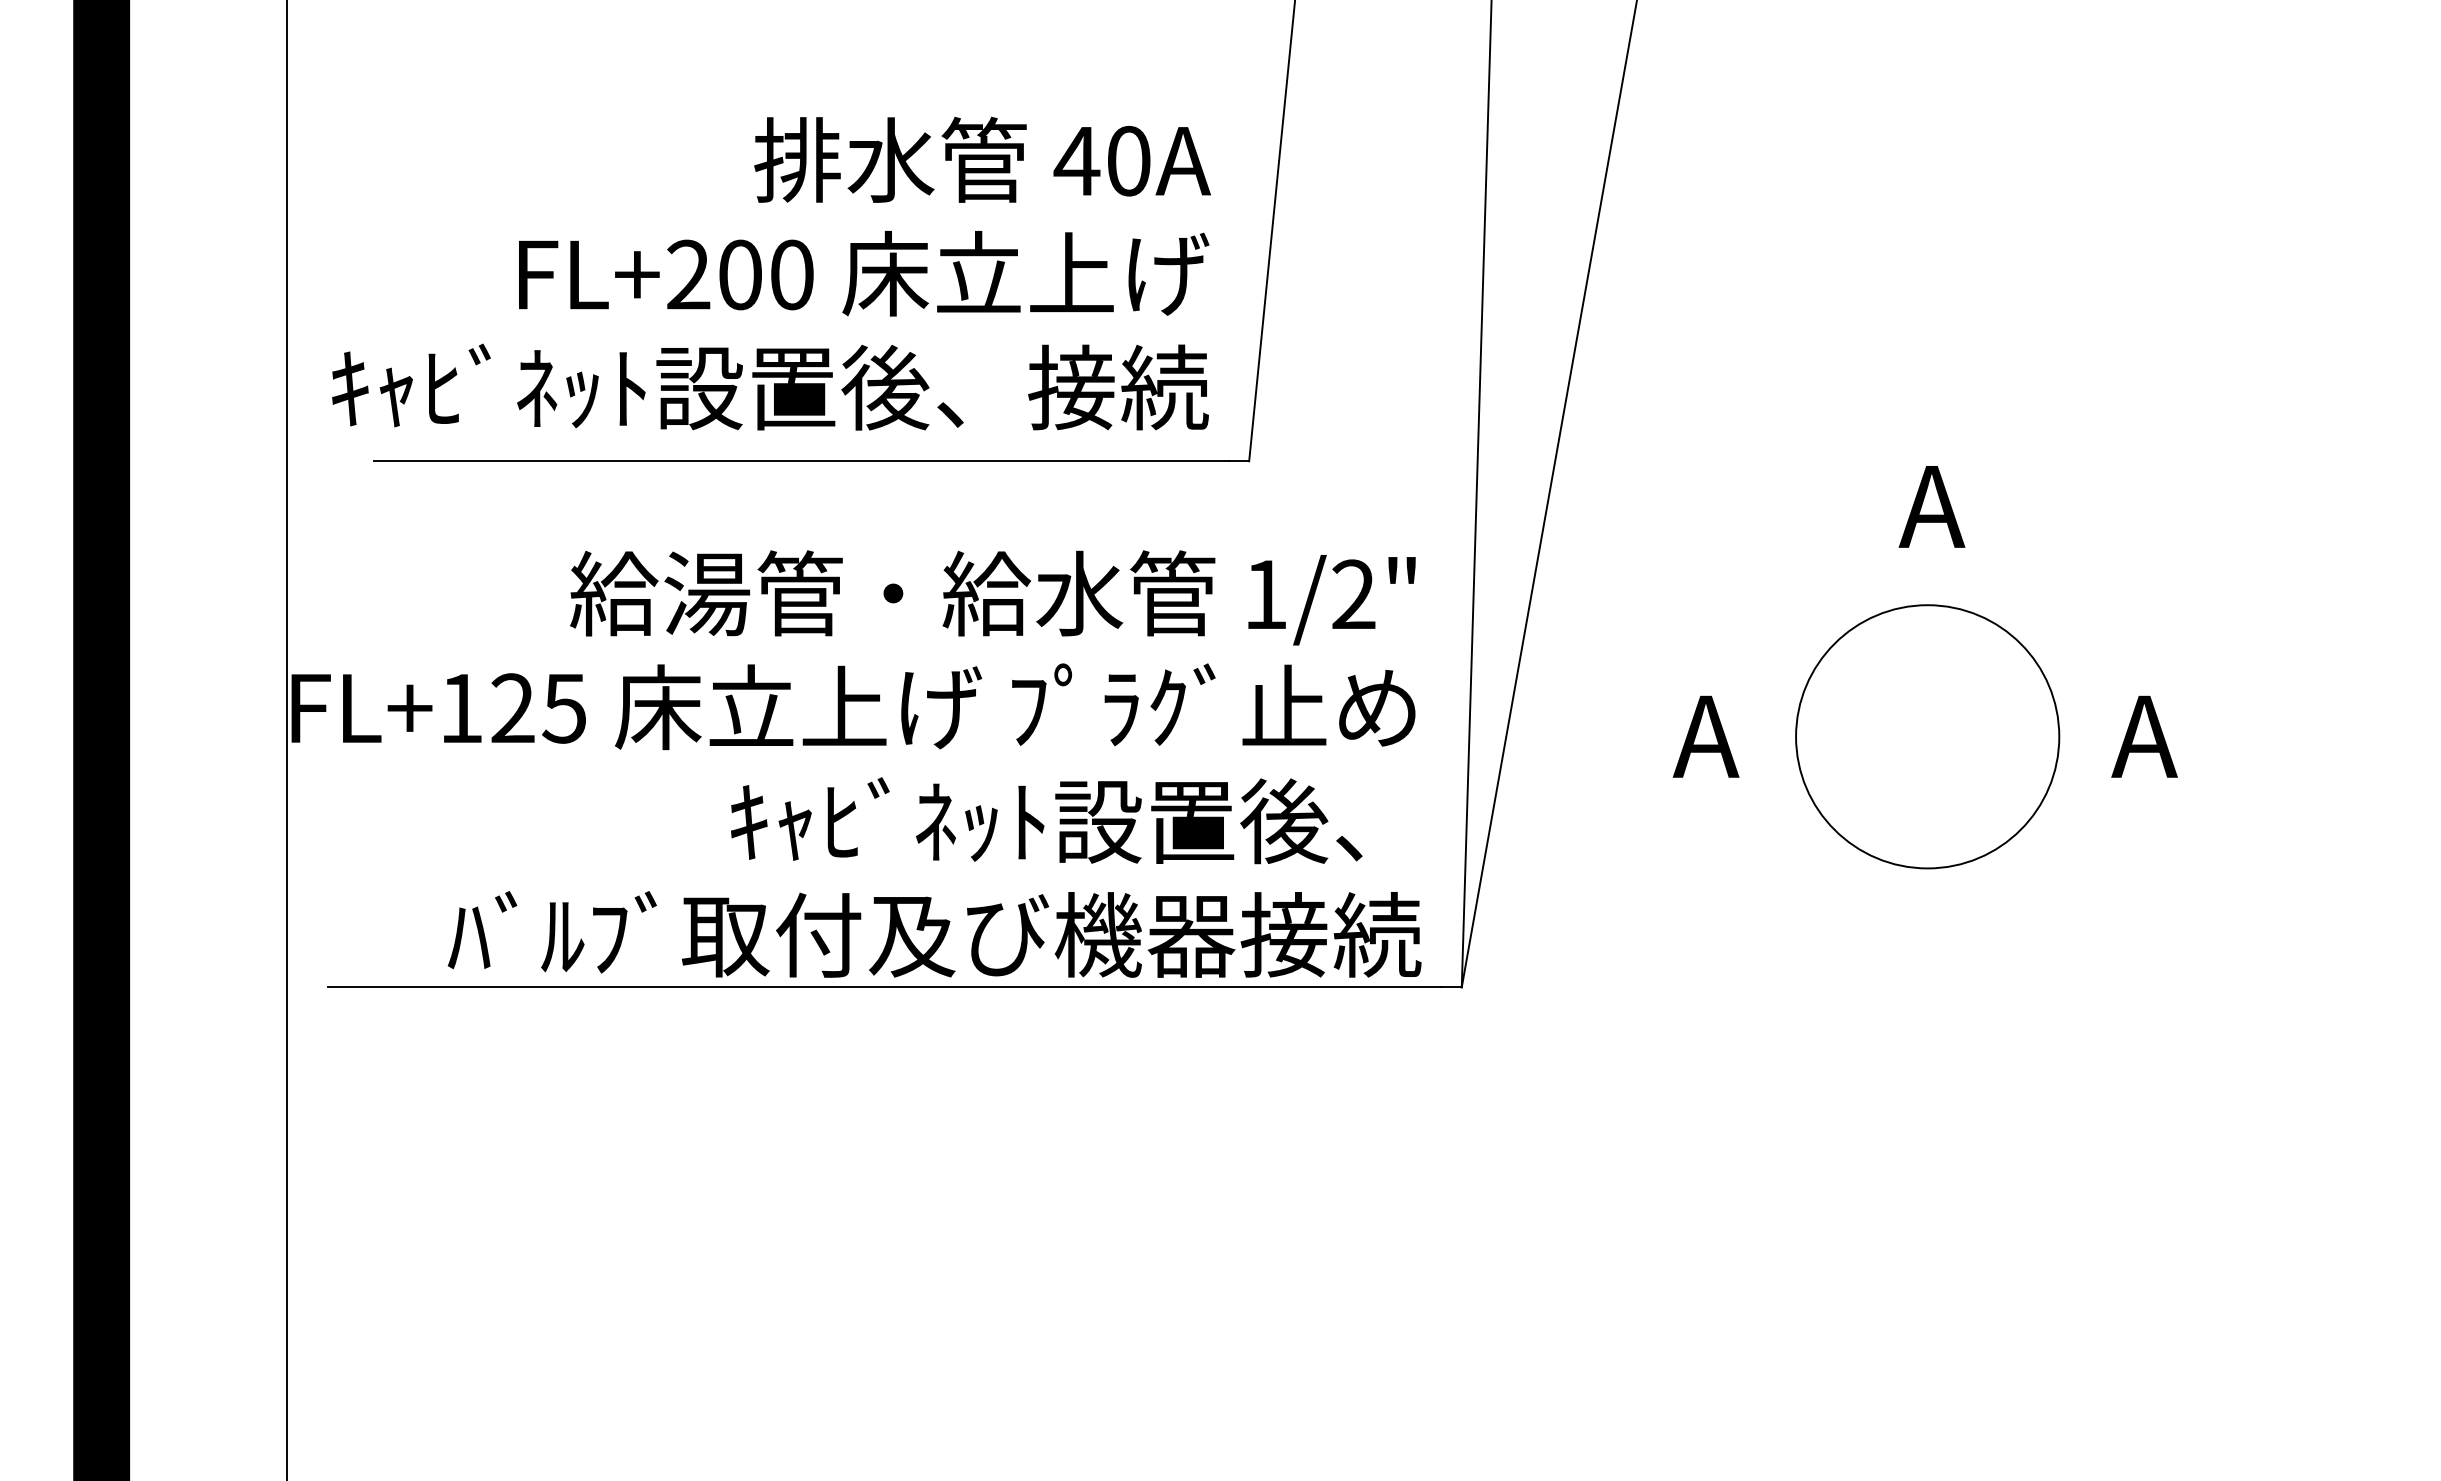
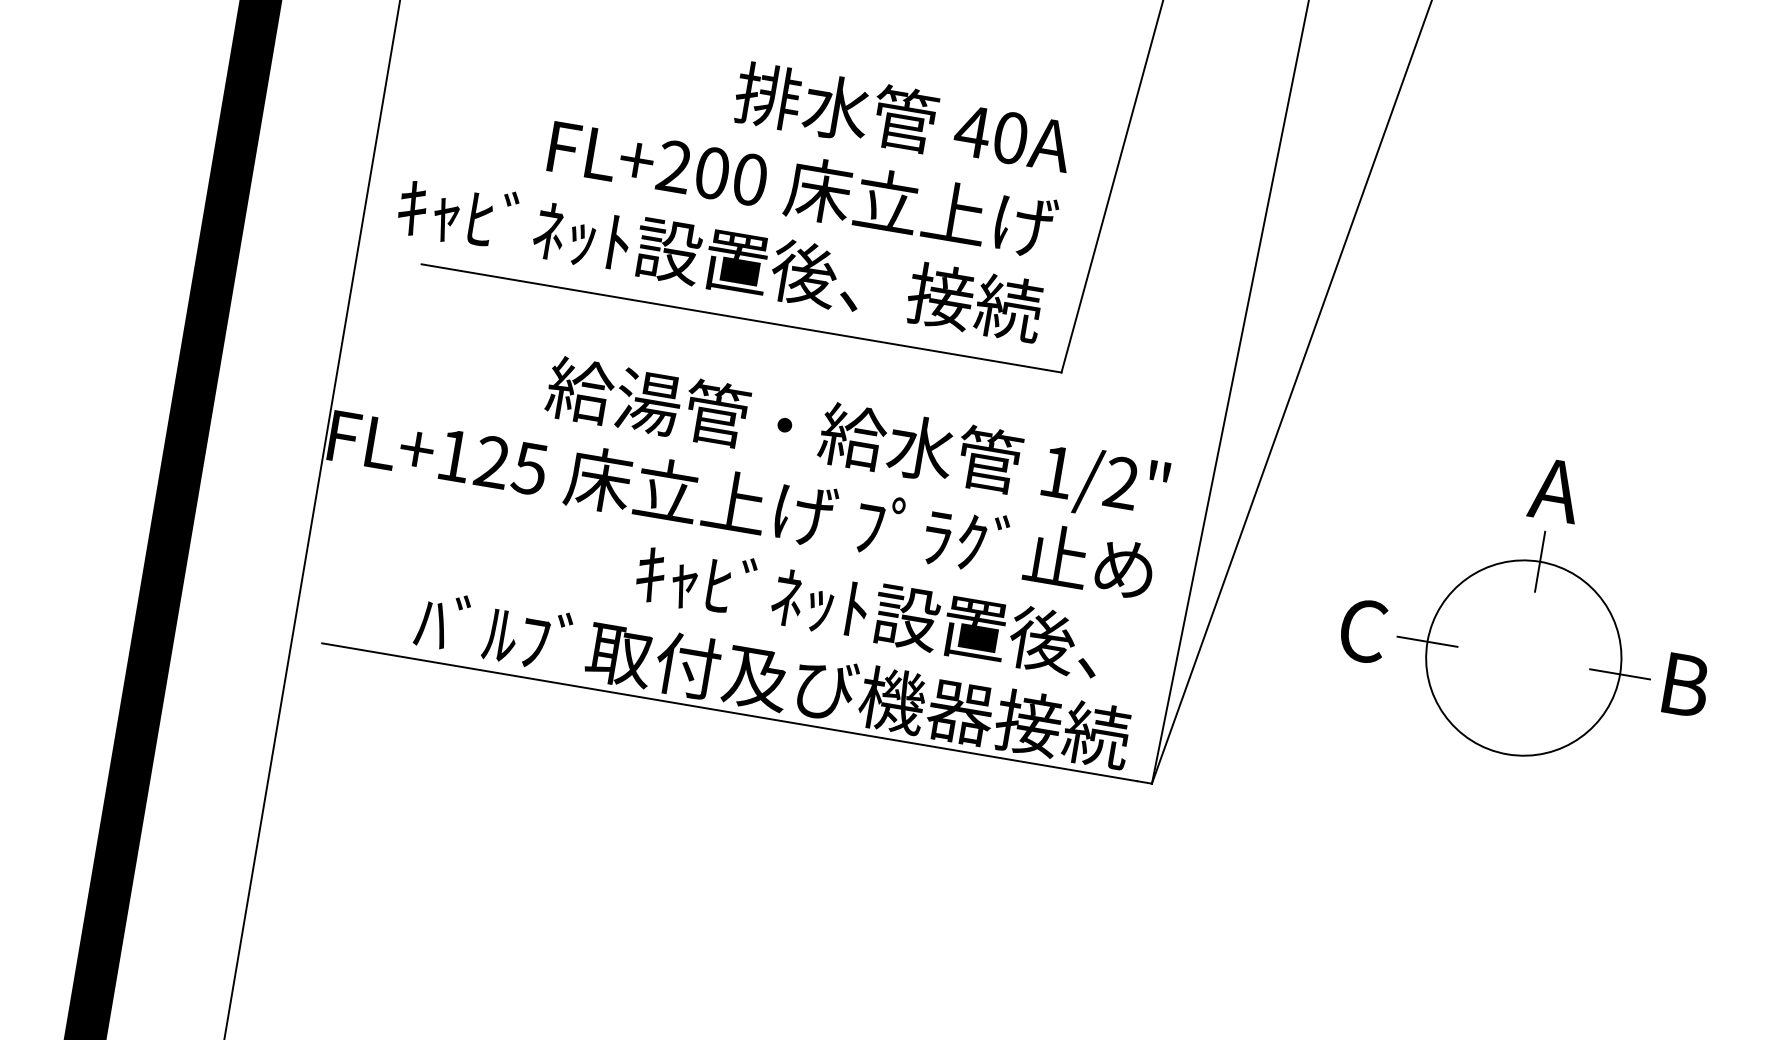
line: (1927, 605) -> (1539, 561), added
text: (1705, 736) -> (1361, 630), A -> C
line: (1796, 736) -> (1427, 641), added
line: (2059, 736) -> (1620, 674), added
text: (2144, 736) -> (1682, 684), A -> B

